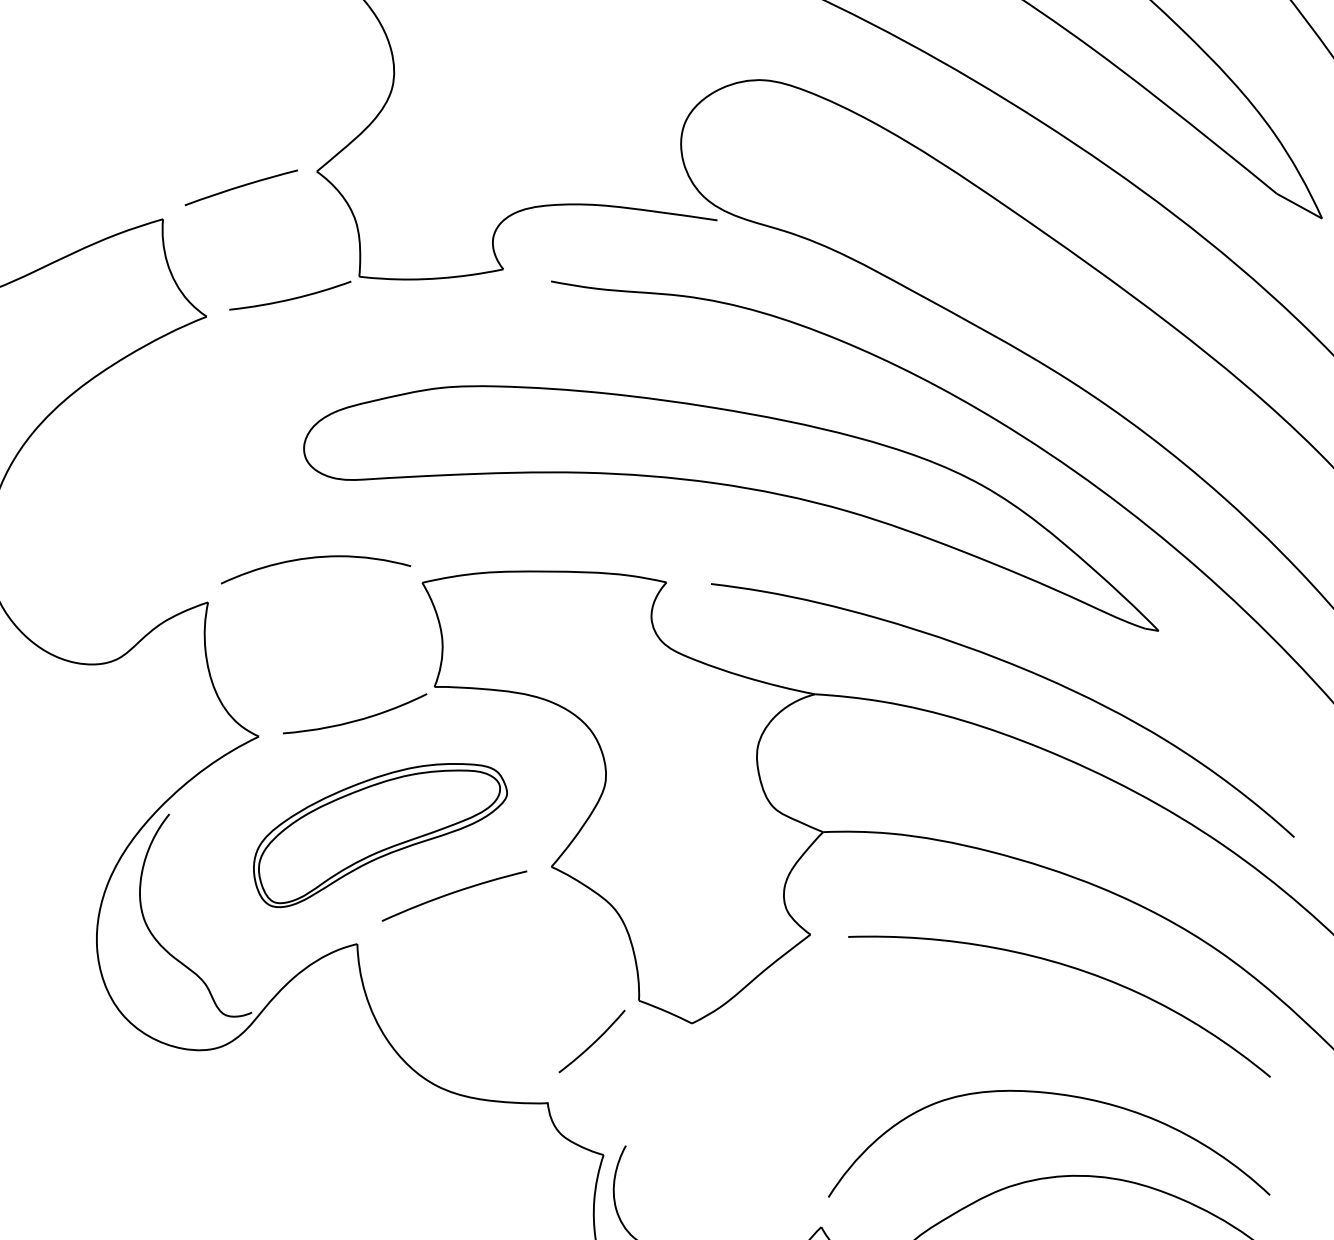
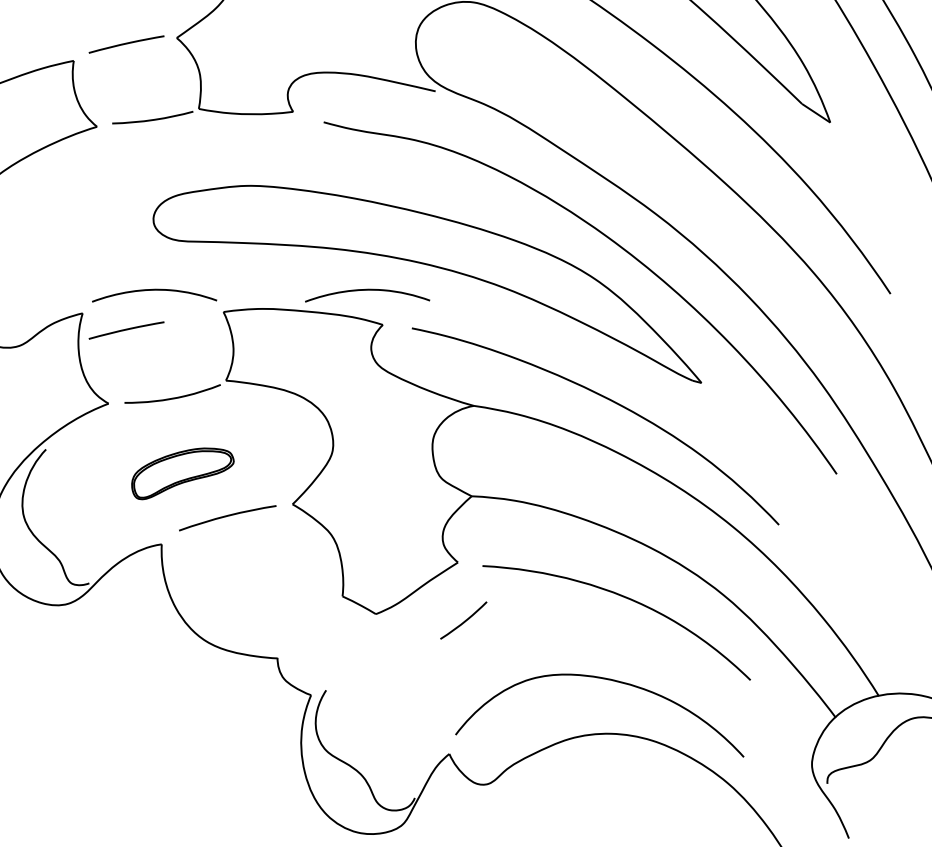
curve: (638, 531) -> (367, 290), added
line: (276, 623) -> (126, 330), added
part: (380, 833) -> (182, 473), size x0.6
curve: (593, 1041) -> (464, 620), moved

